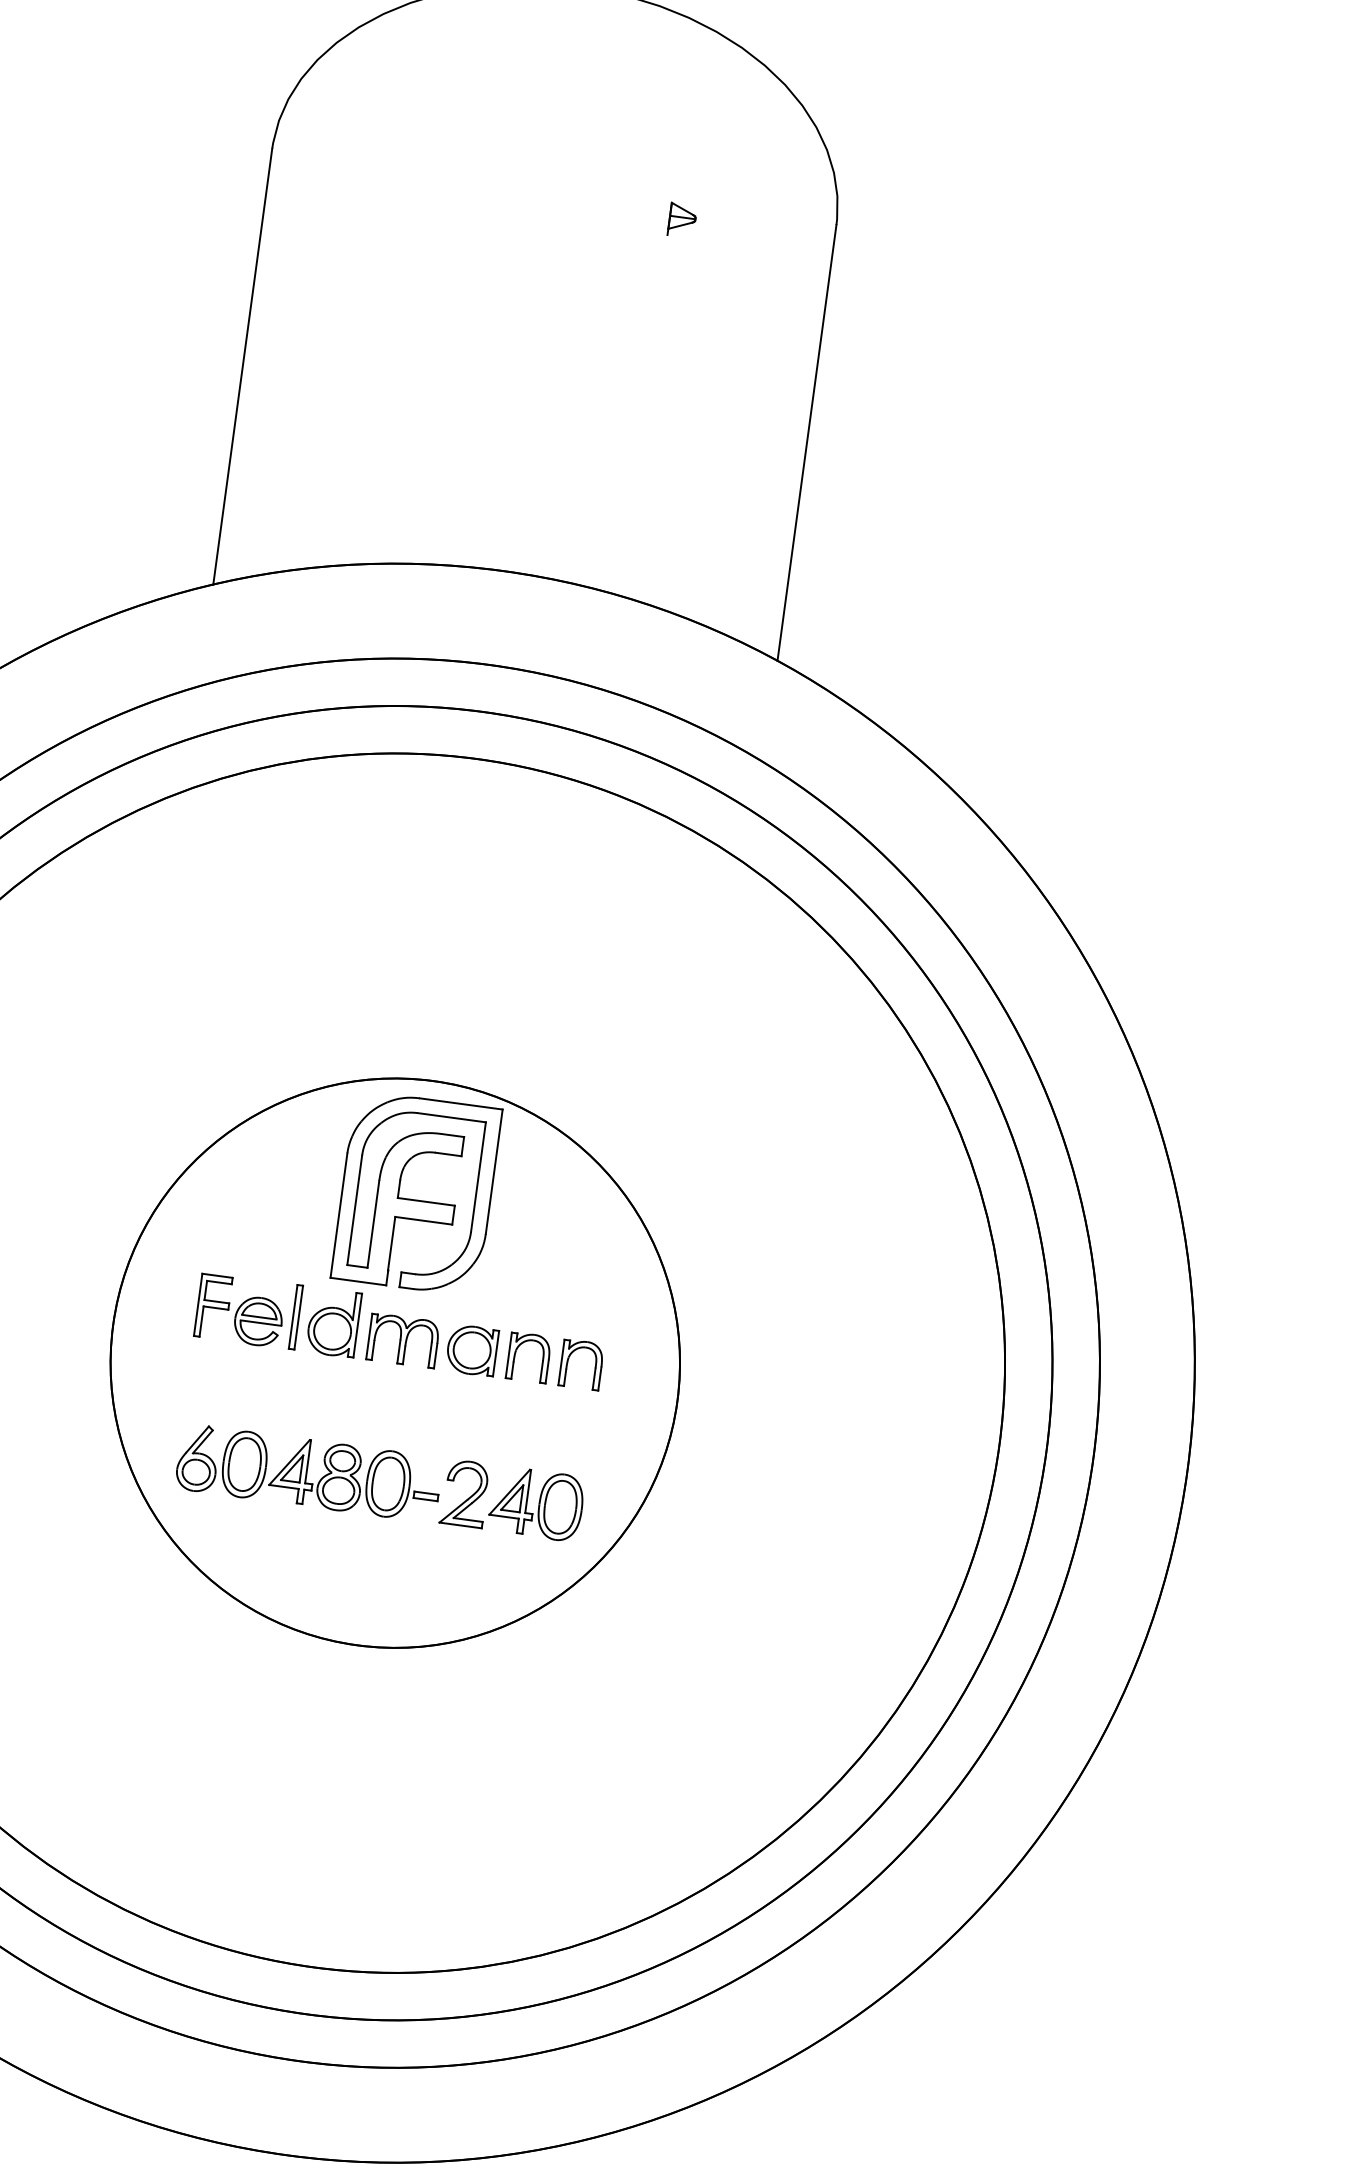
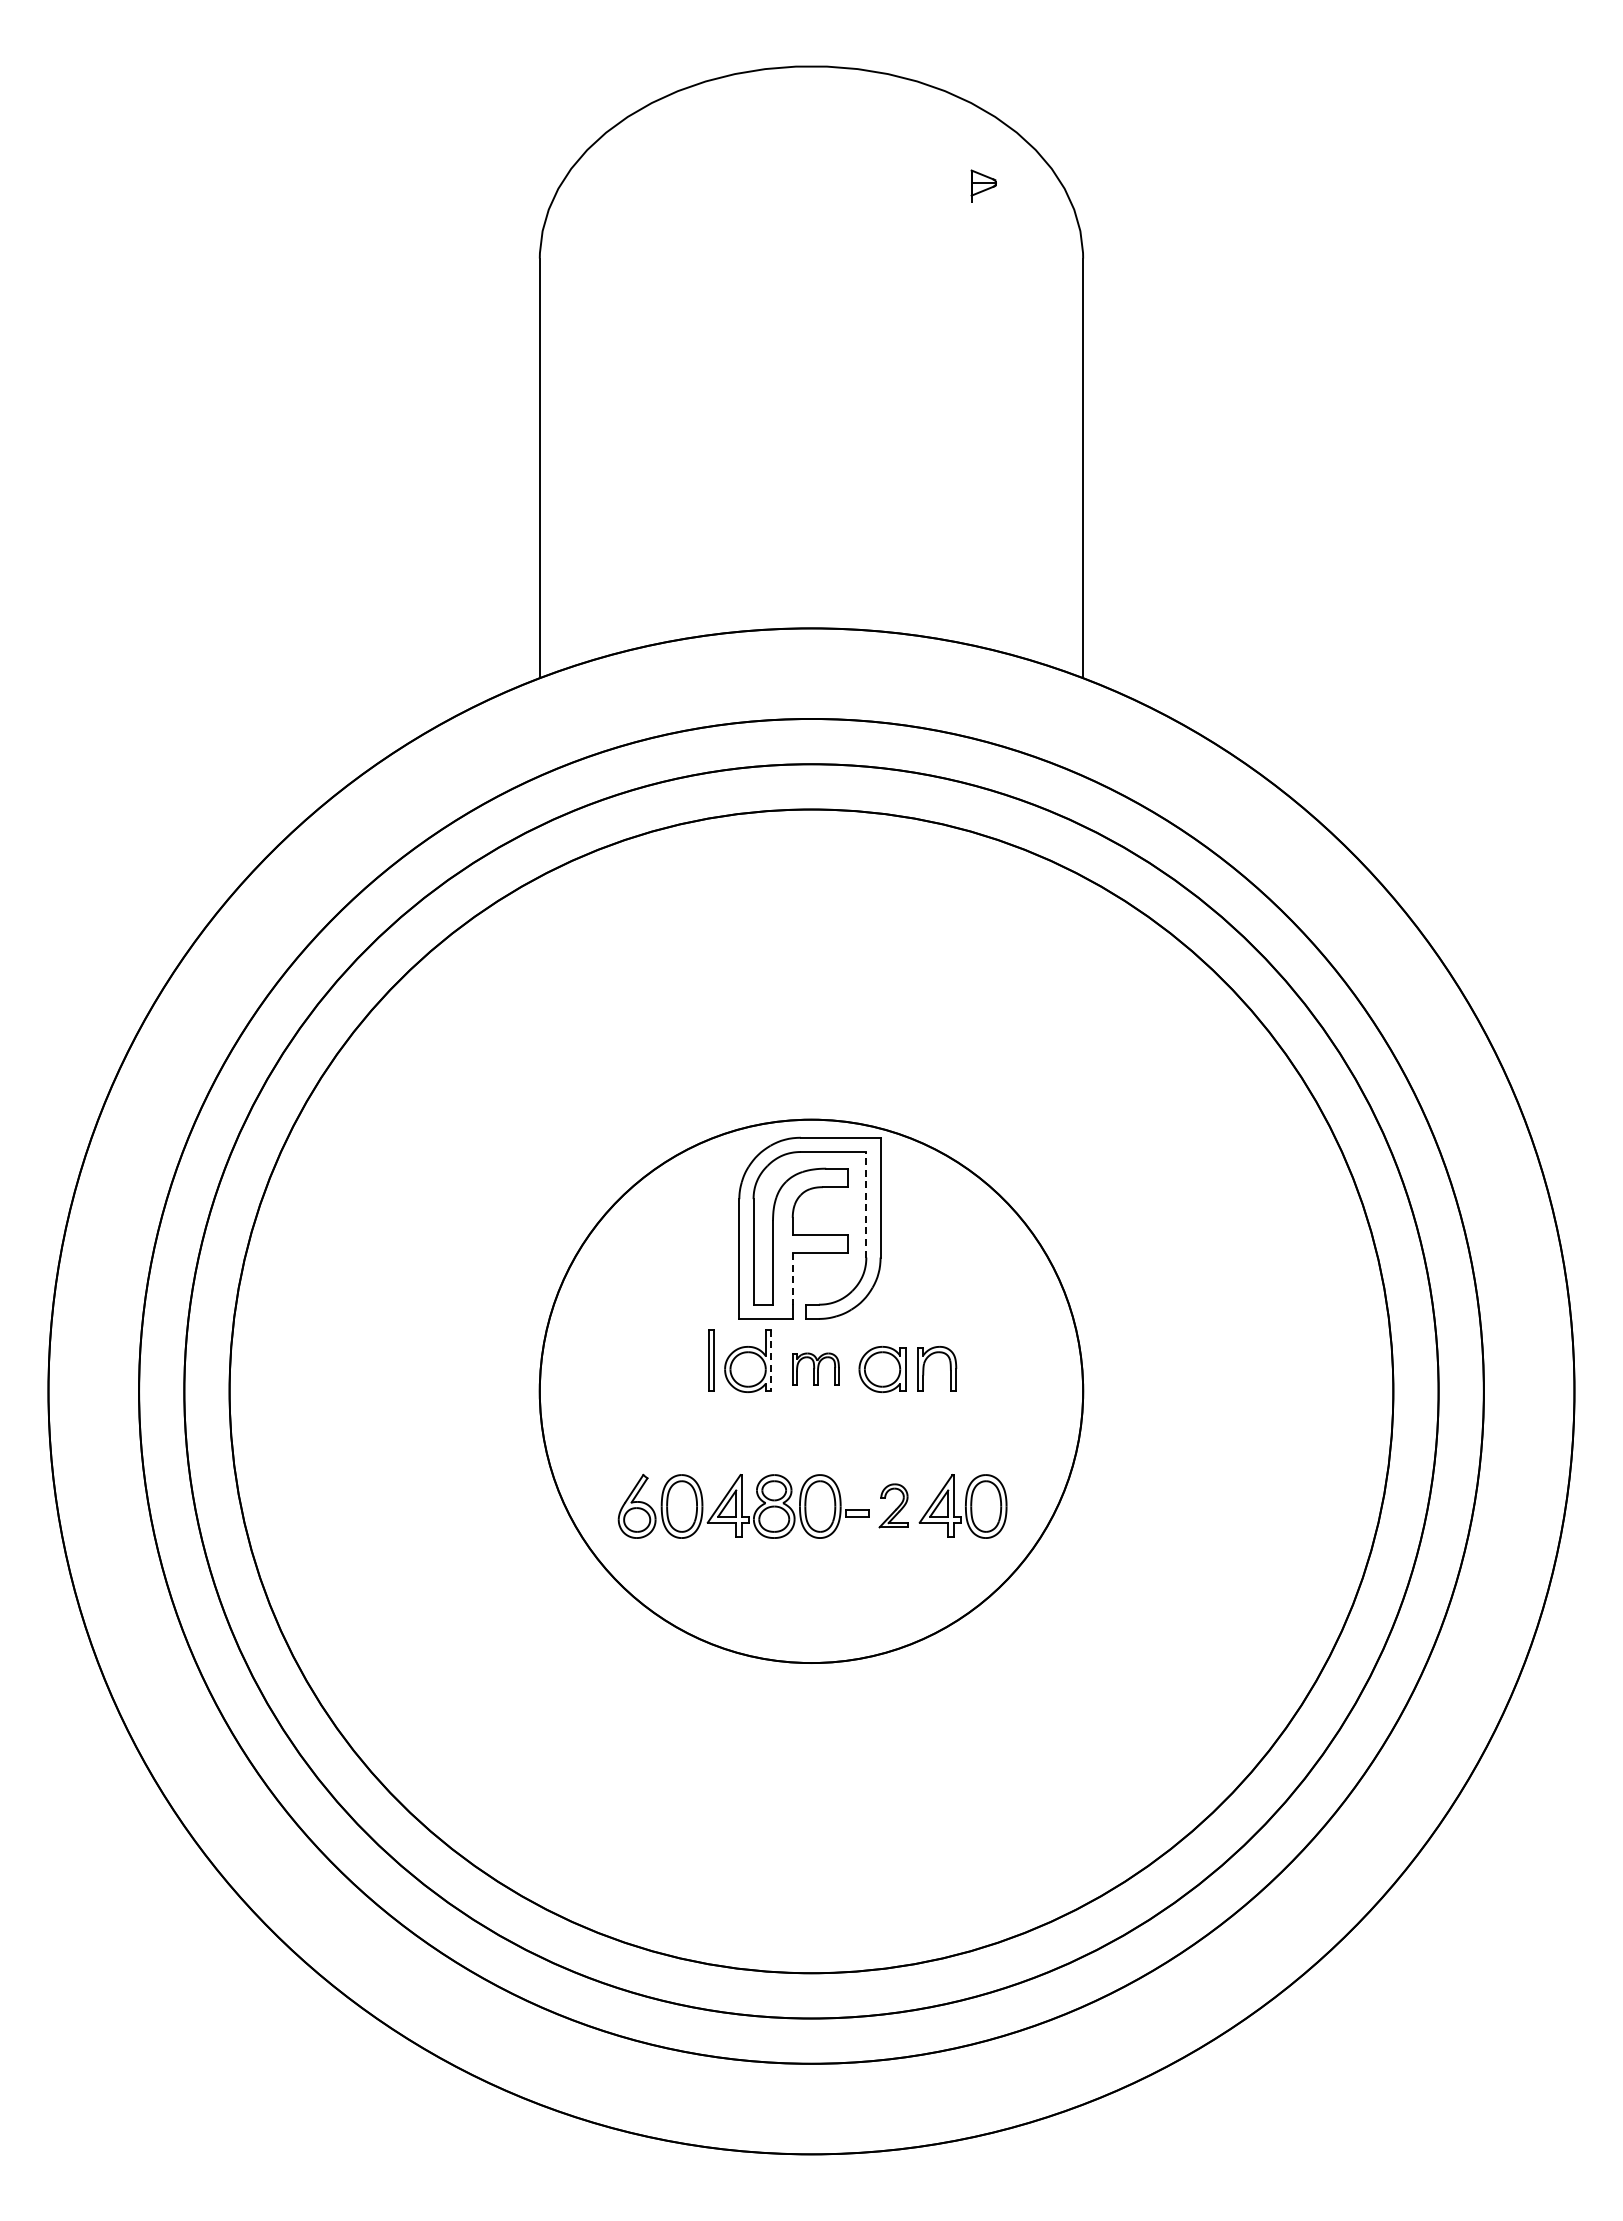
part: (682, 219) -> (983, 185), moved
line: (478, 1176) -> (866, 1204), solid -> dashed
line: (391, 1243) -> (792, 1278), solid -> dashed
part: (240, 1310) -> (658, 1361), removed
line: (358, 1325) -> (771, 1360), solid -> dashed
part: (402, 1339) -> (815, 1368), size x0.7
part: (568, 1361) -> (975, 1367), removed
part: (464, 1493) -> (893, 1505), size x0.7

